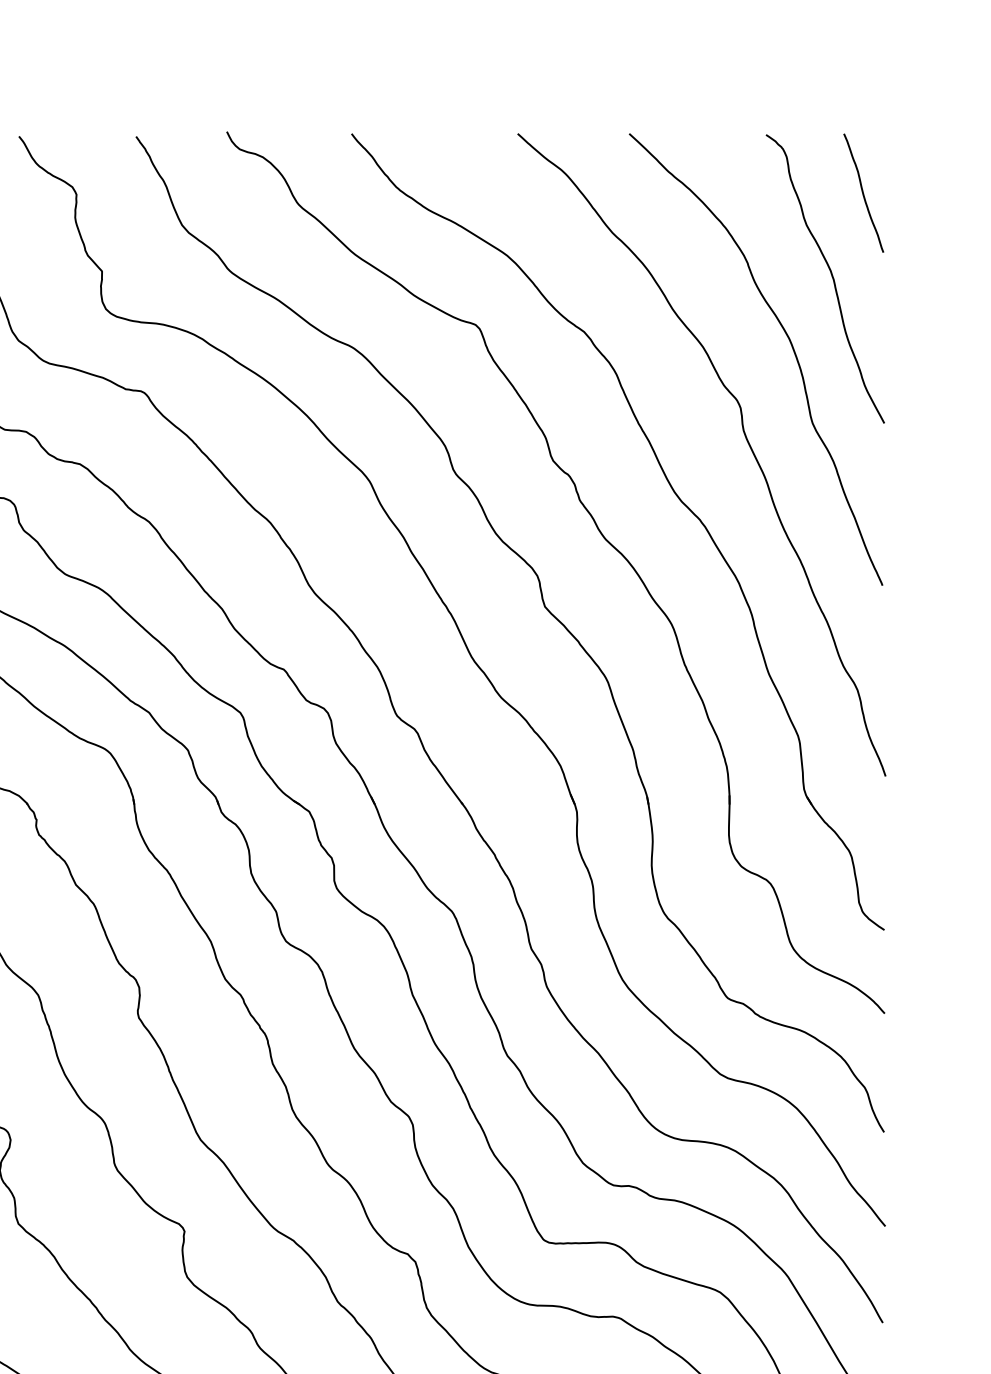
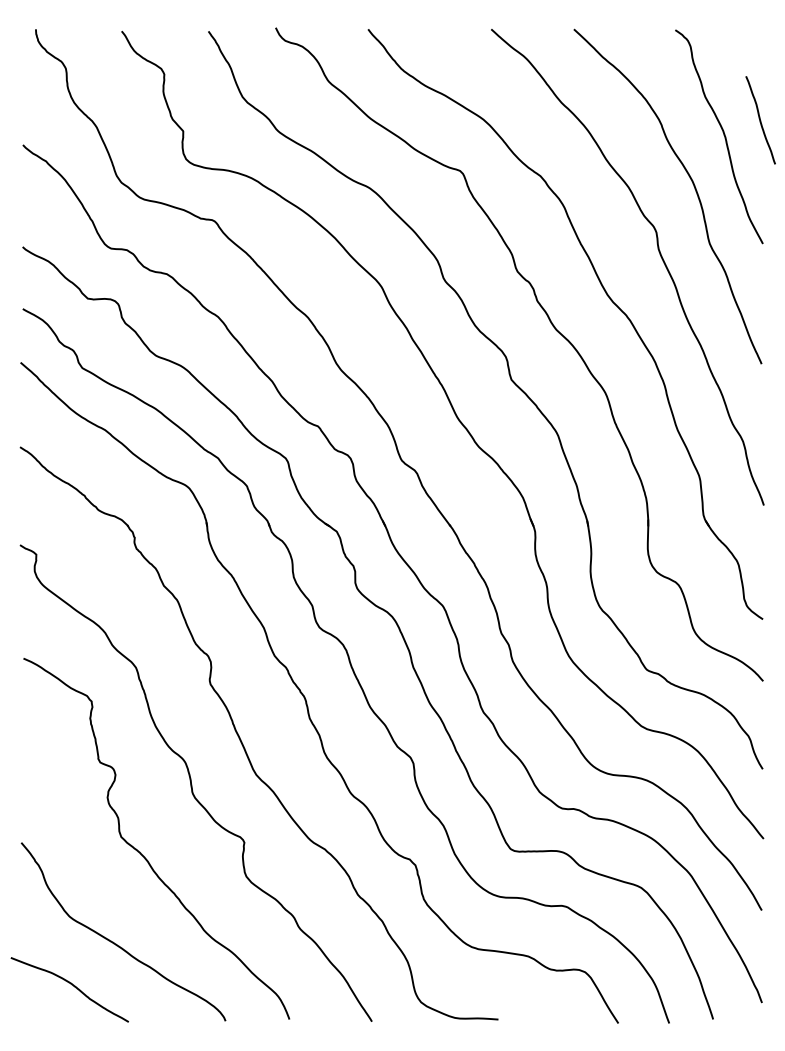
curve: (863, 193) -> (760, 120), moved

